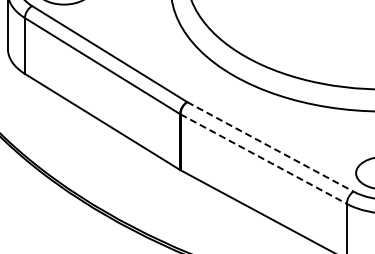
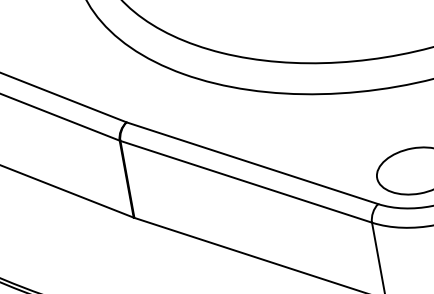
line: (270, 147) -> (252, 164), dashed -> solid
line: (264, 159) -> (247, 182), dashed -> solid

